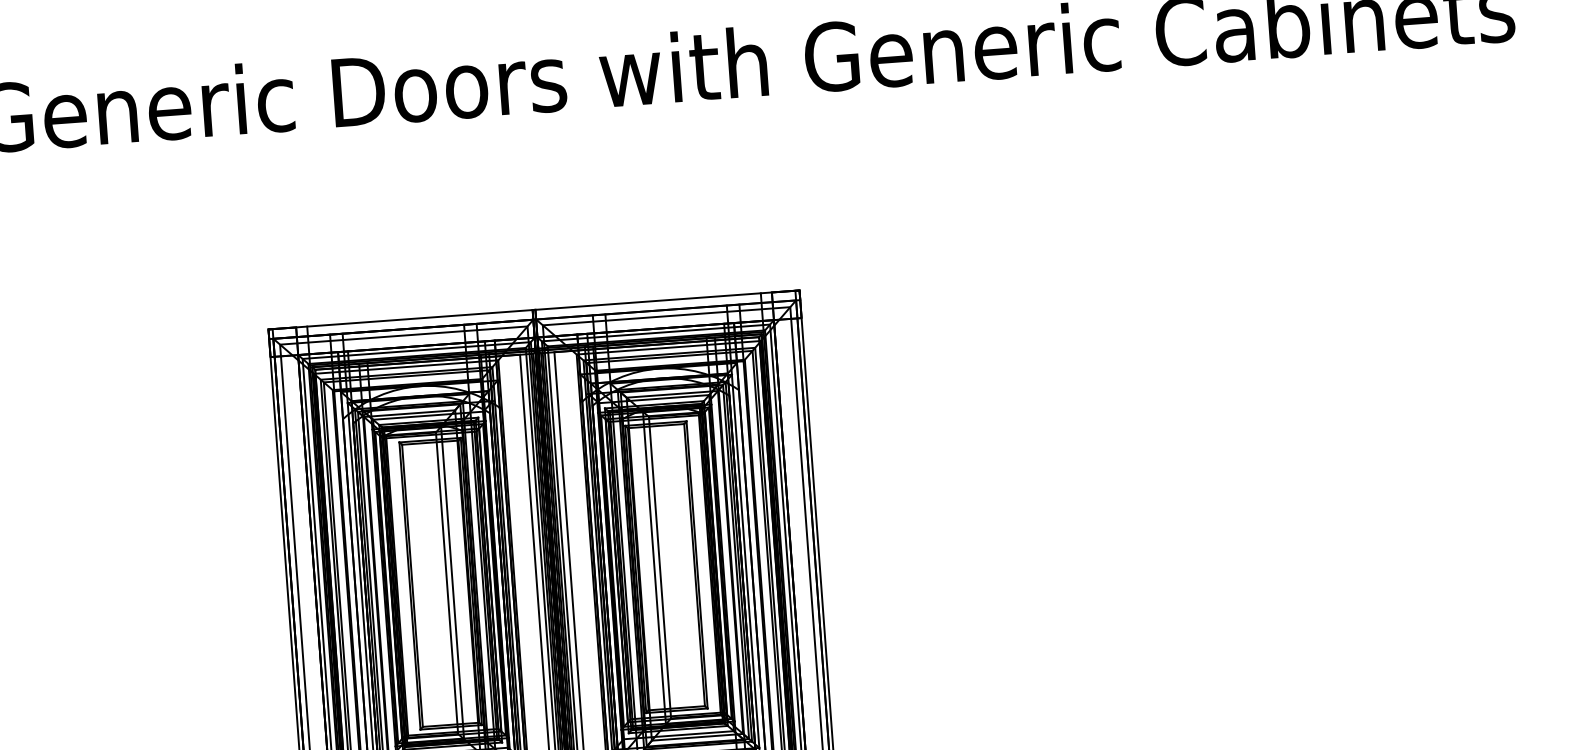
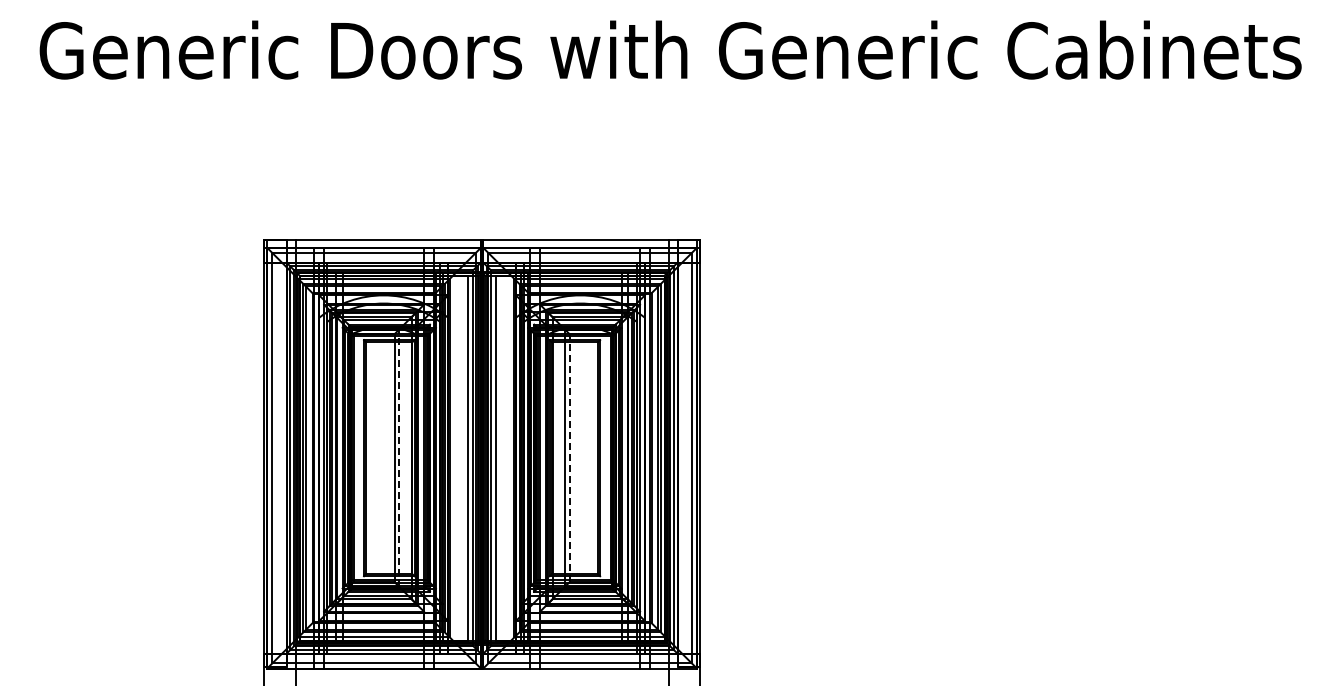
line: (659, 568) -> (569, 458), solid -> dashed
line: (453, 583) -> (399, 458), solid -> dashed

